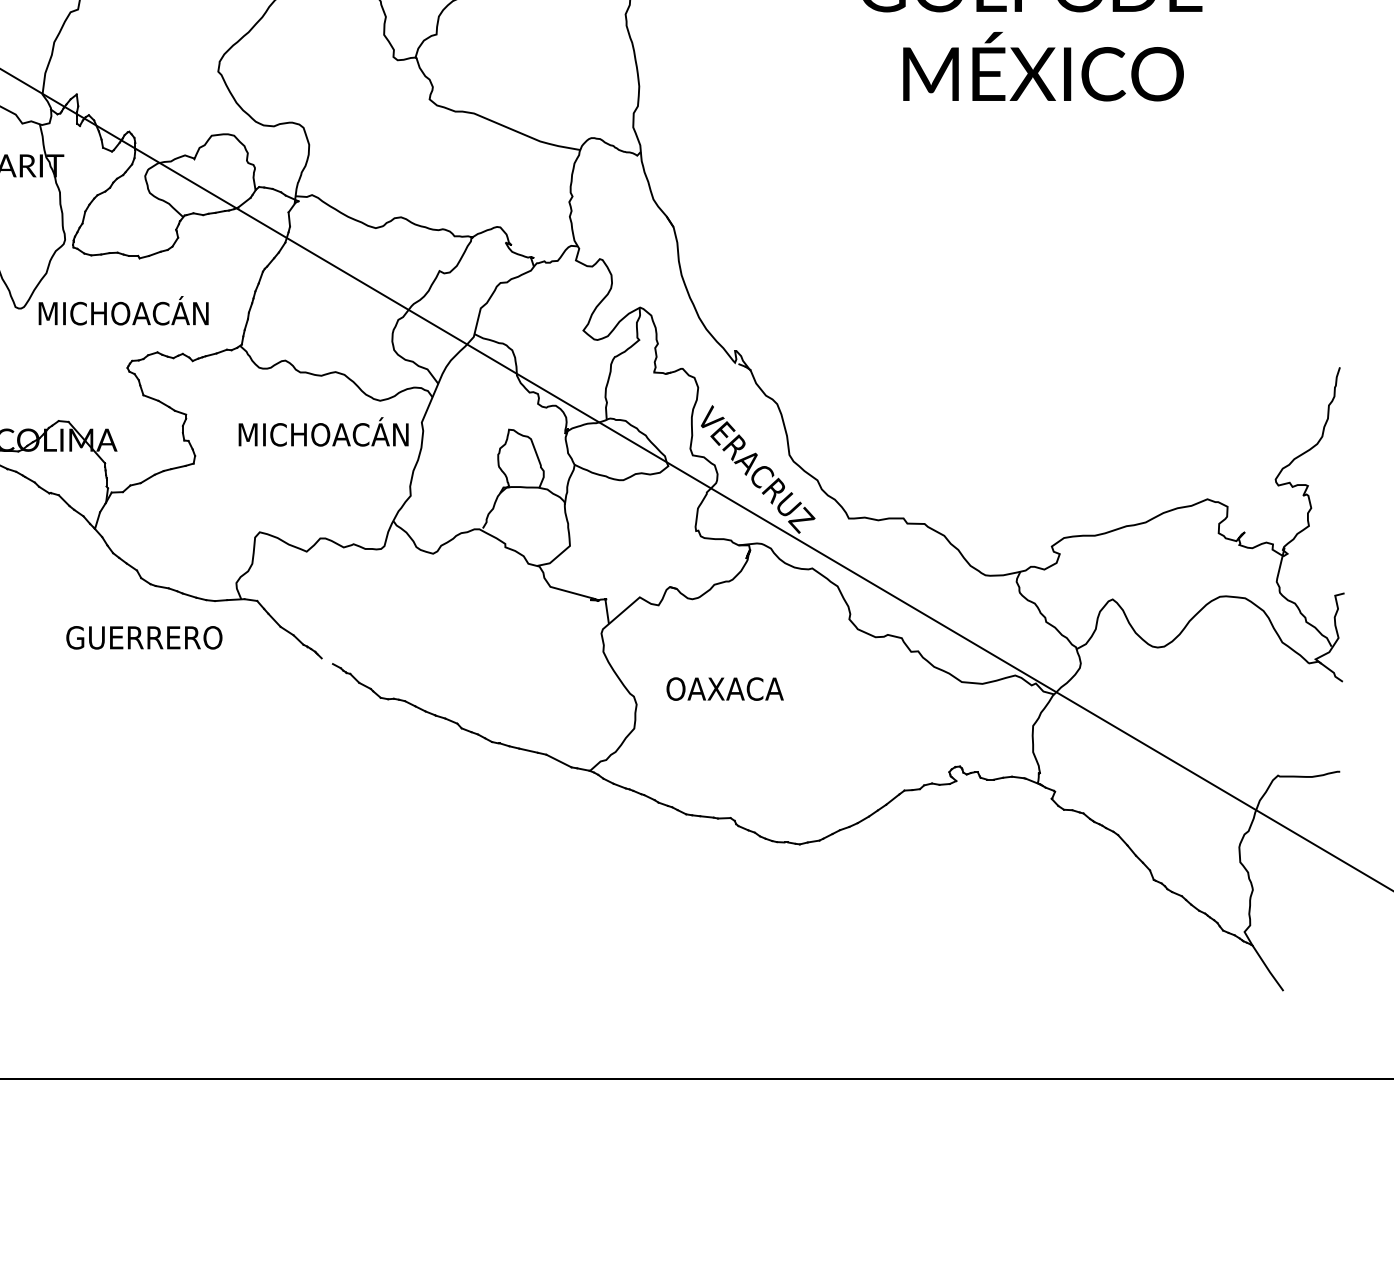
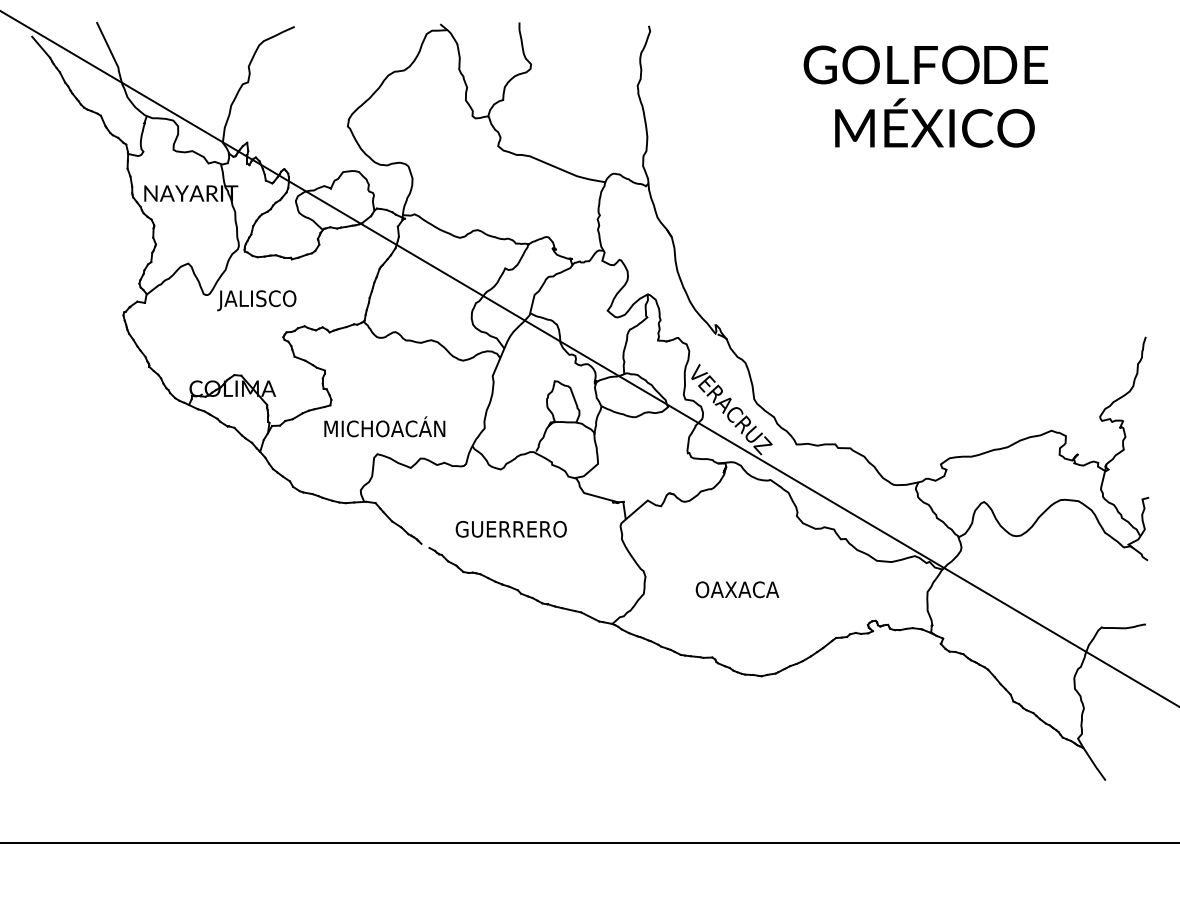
text: (120, 313) -> (278, 298), MICHOACÁN -> JALISCO
text: (323, 431) -> (384, 426), moved
text: (143, 638) -> (510, 529), moved
text: (725, 688) -> (737, 589), moved

